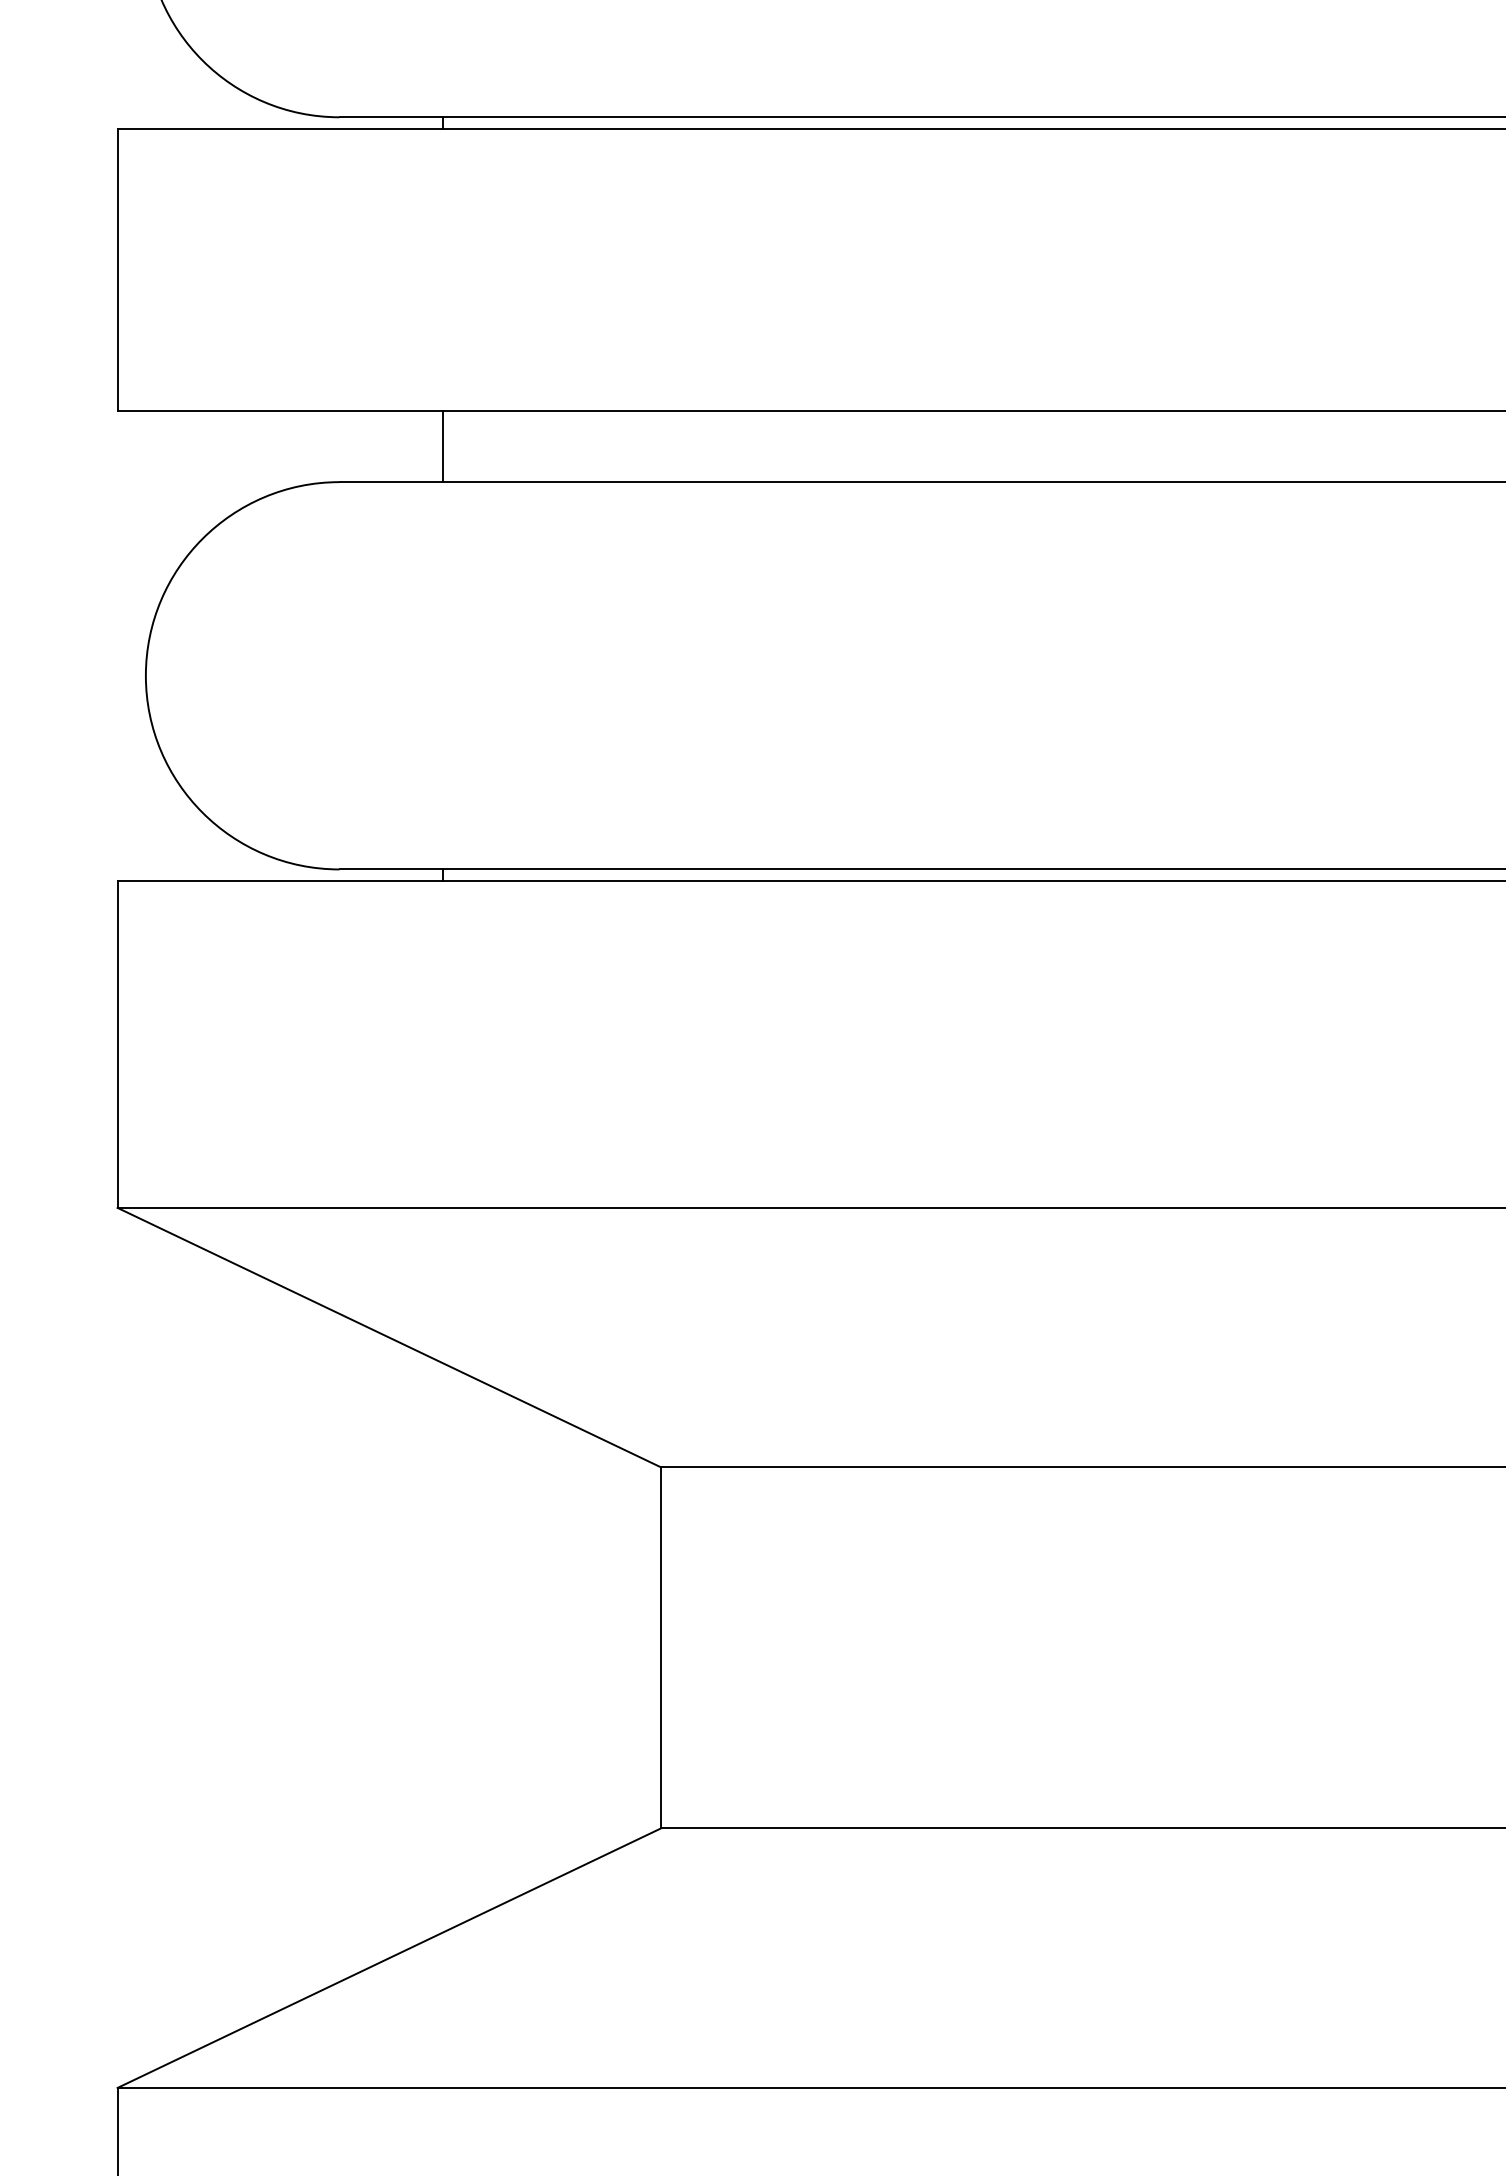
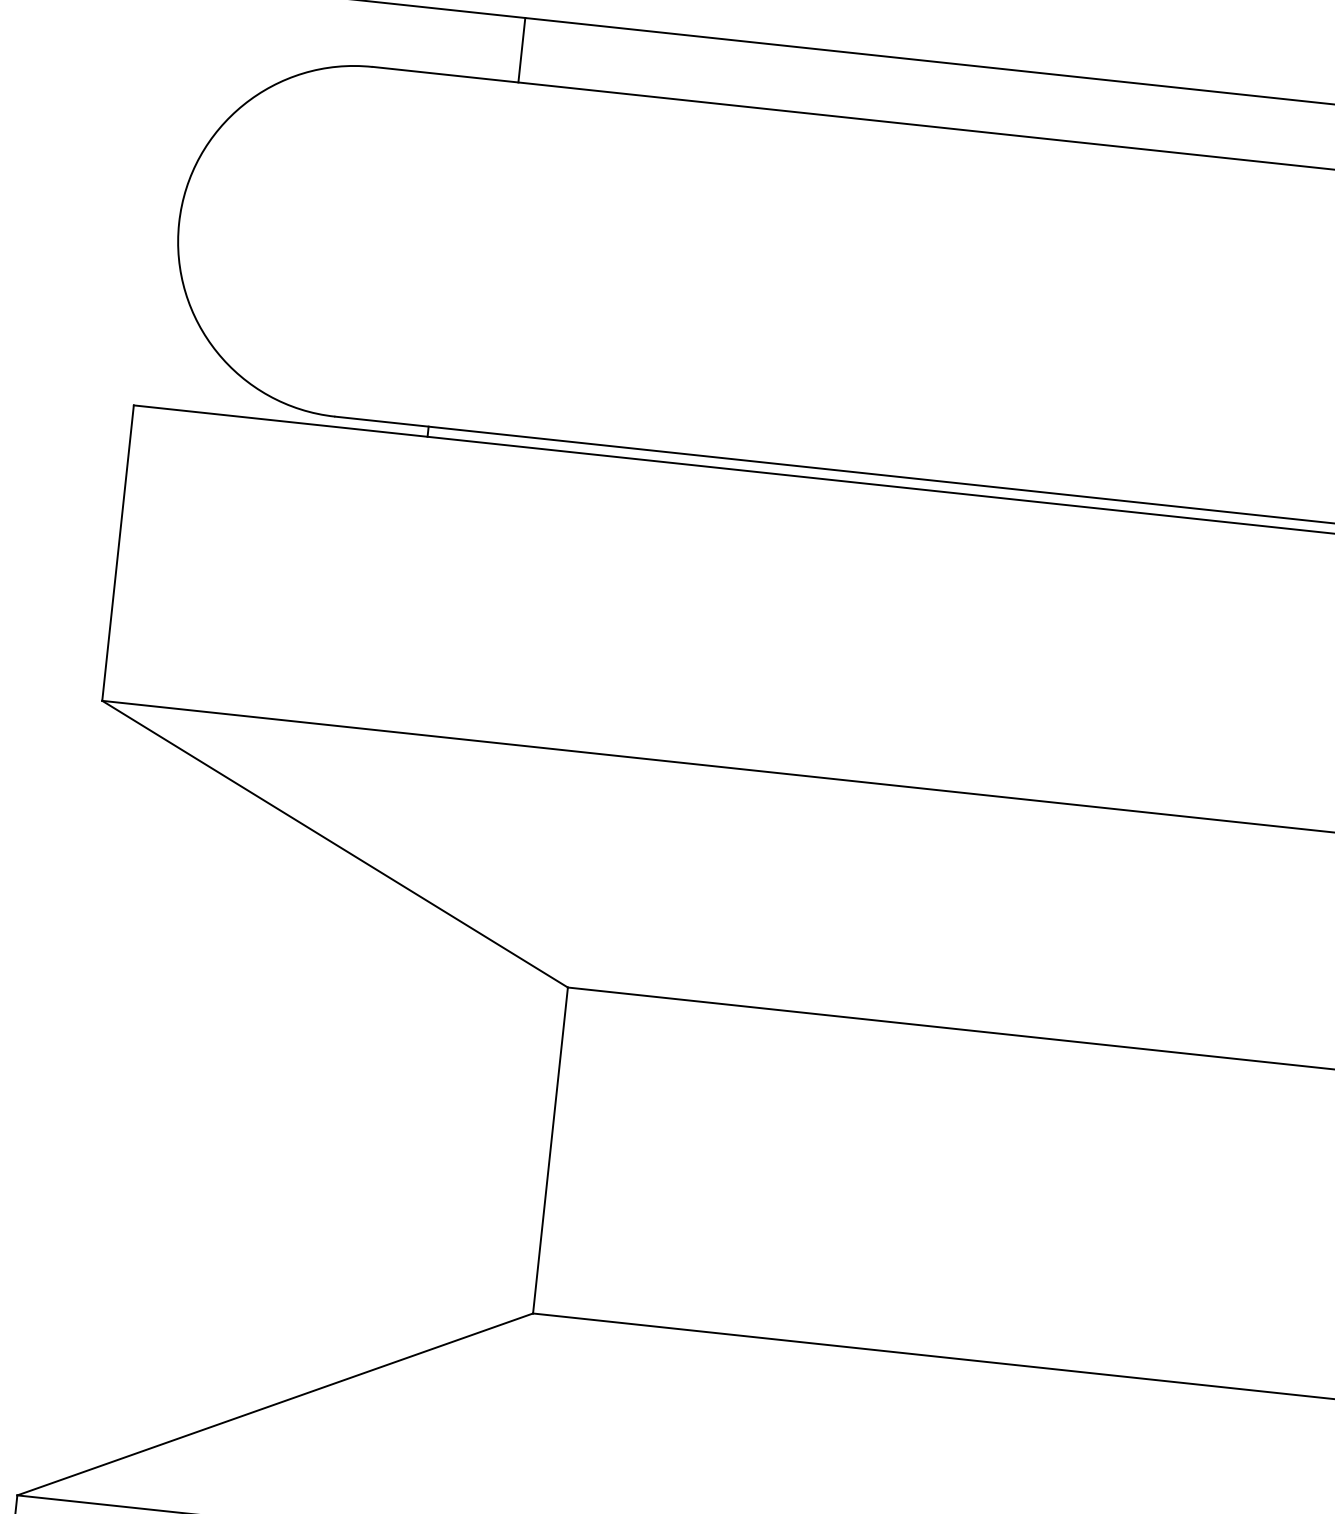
line: (442, 446) -> (521, 50), moved

